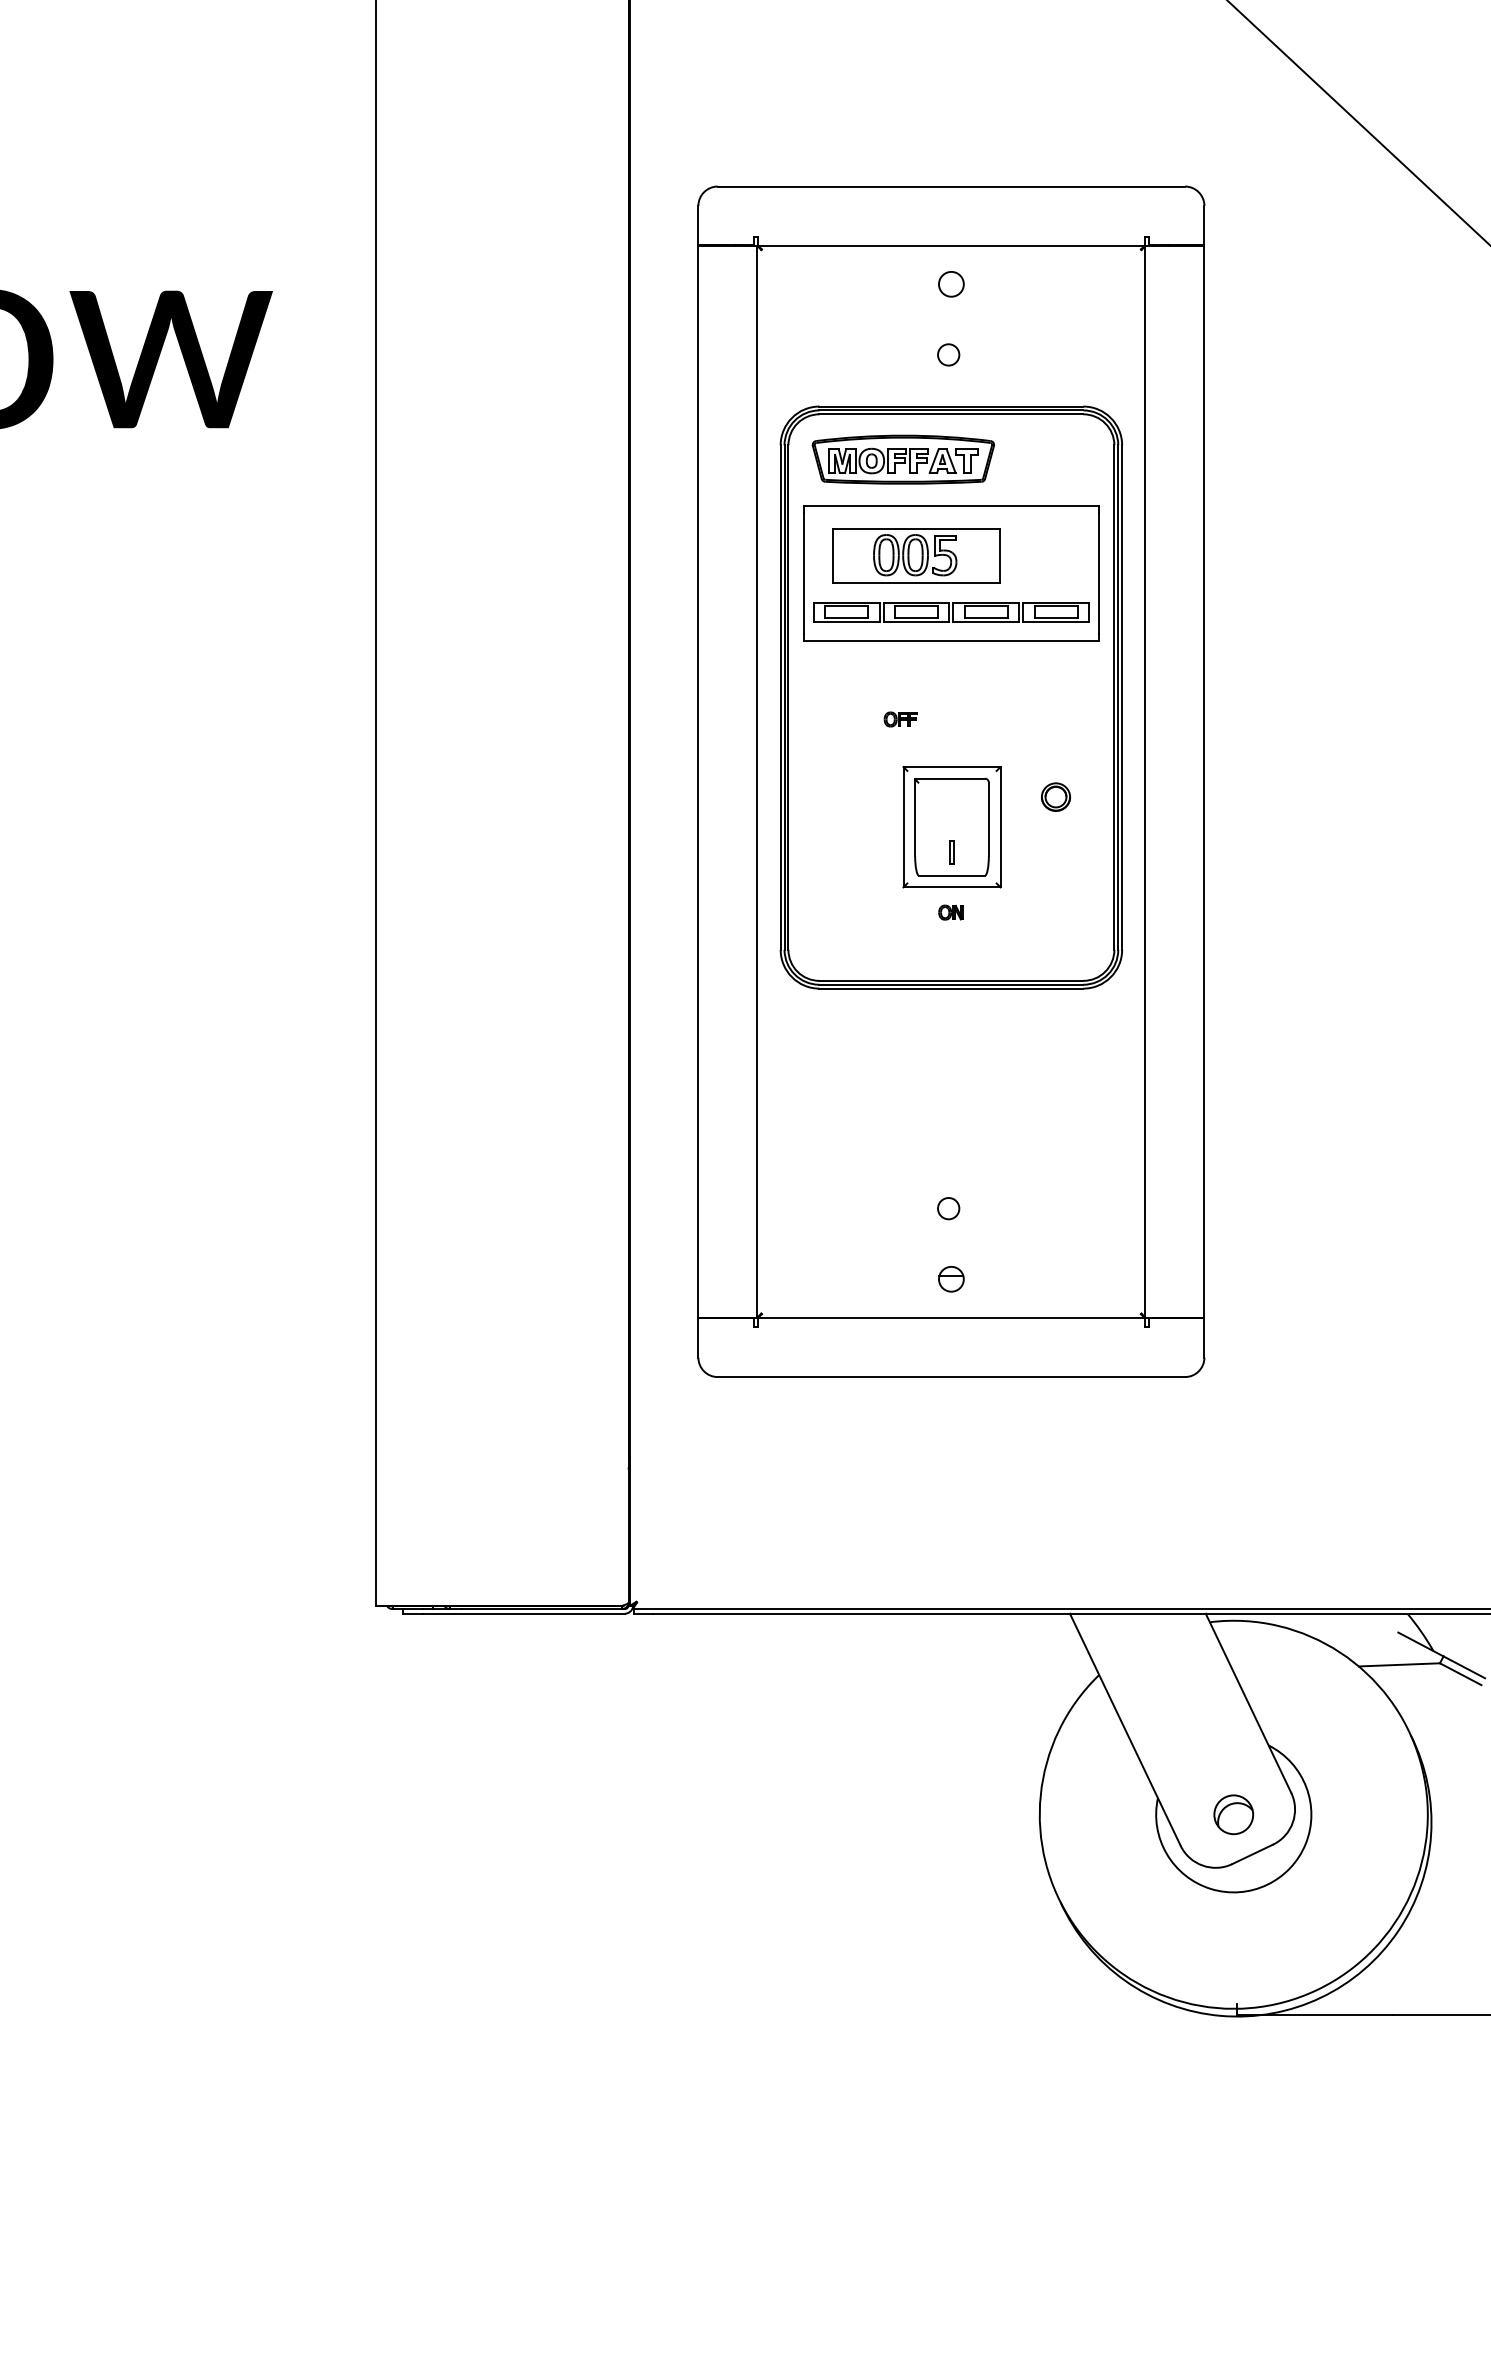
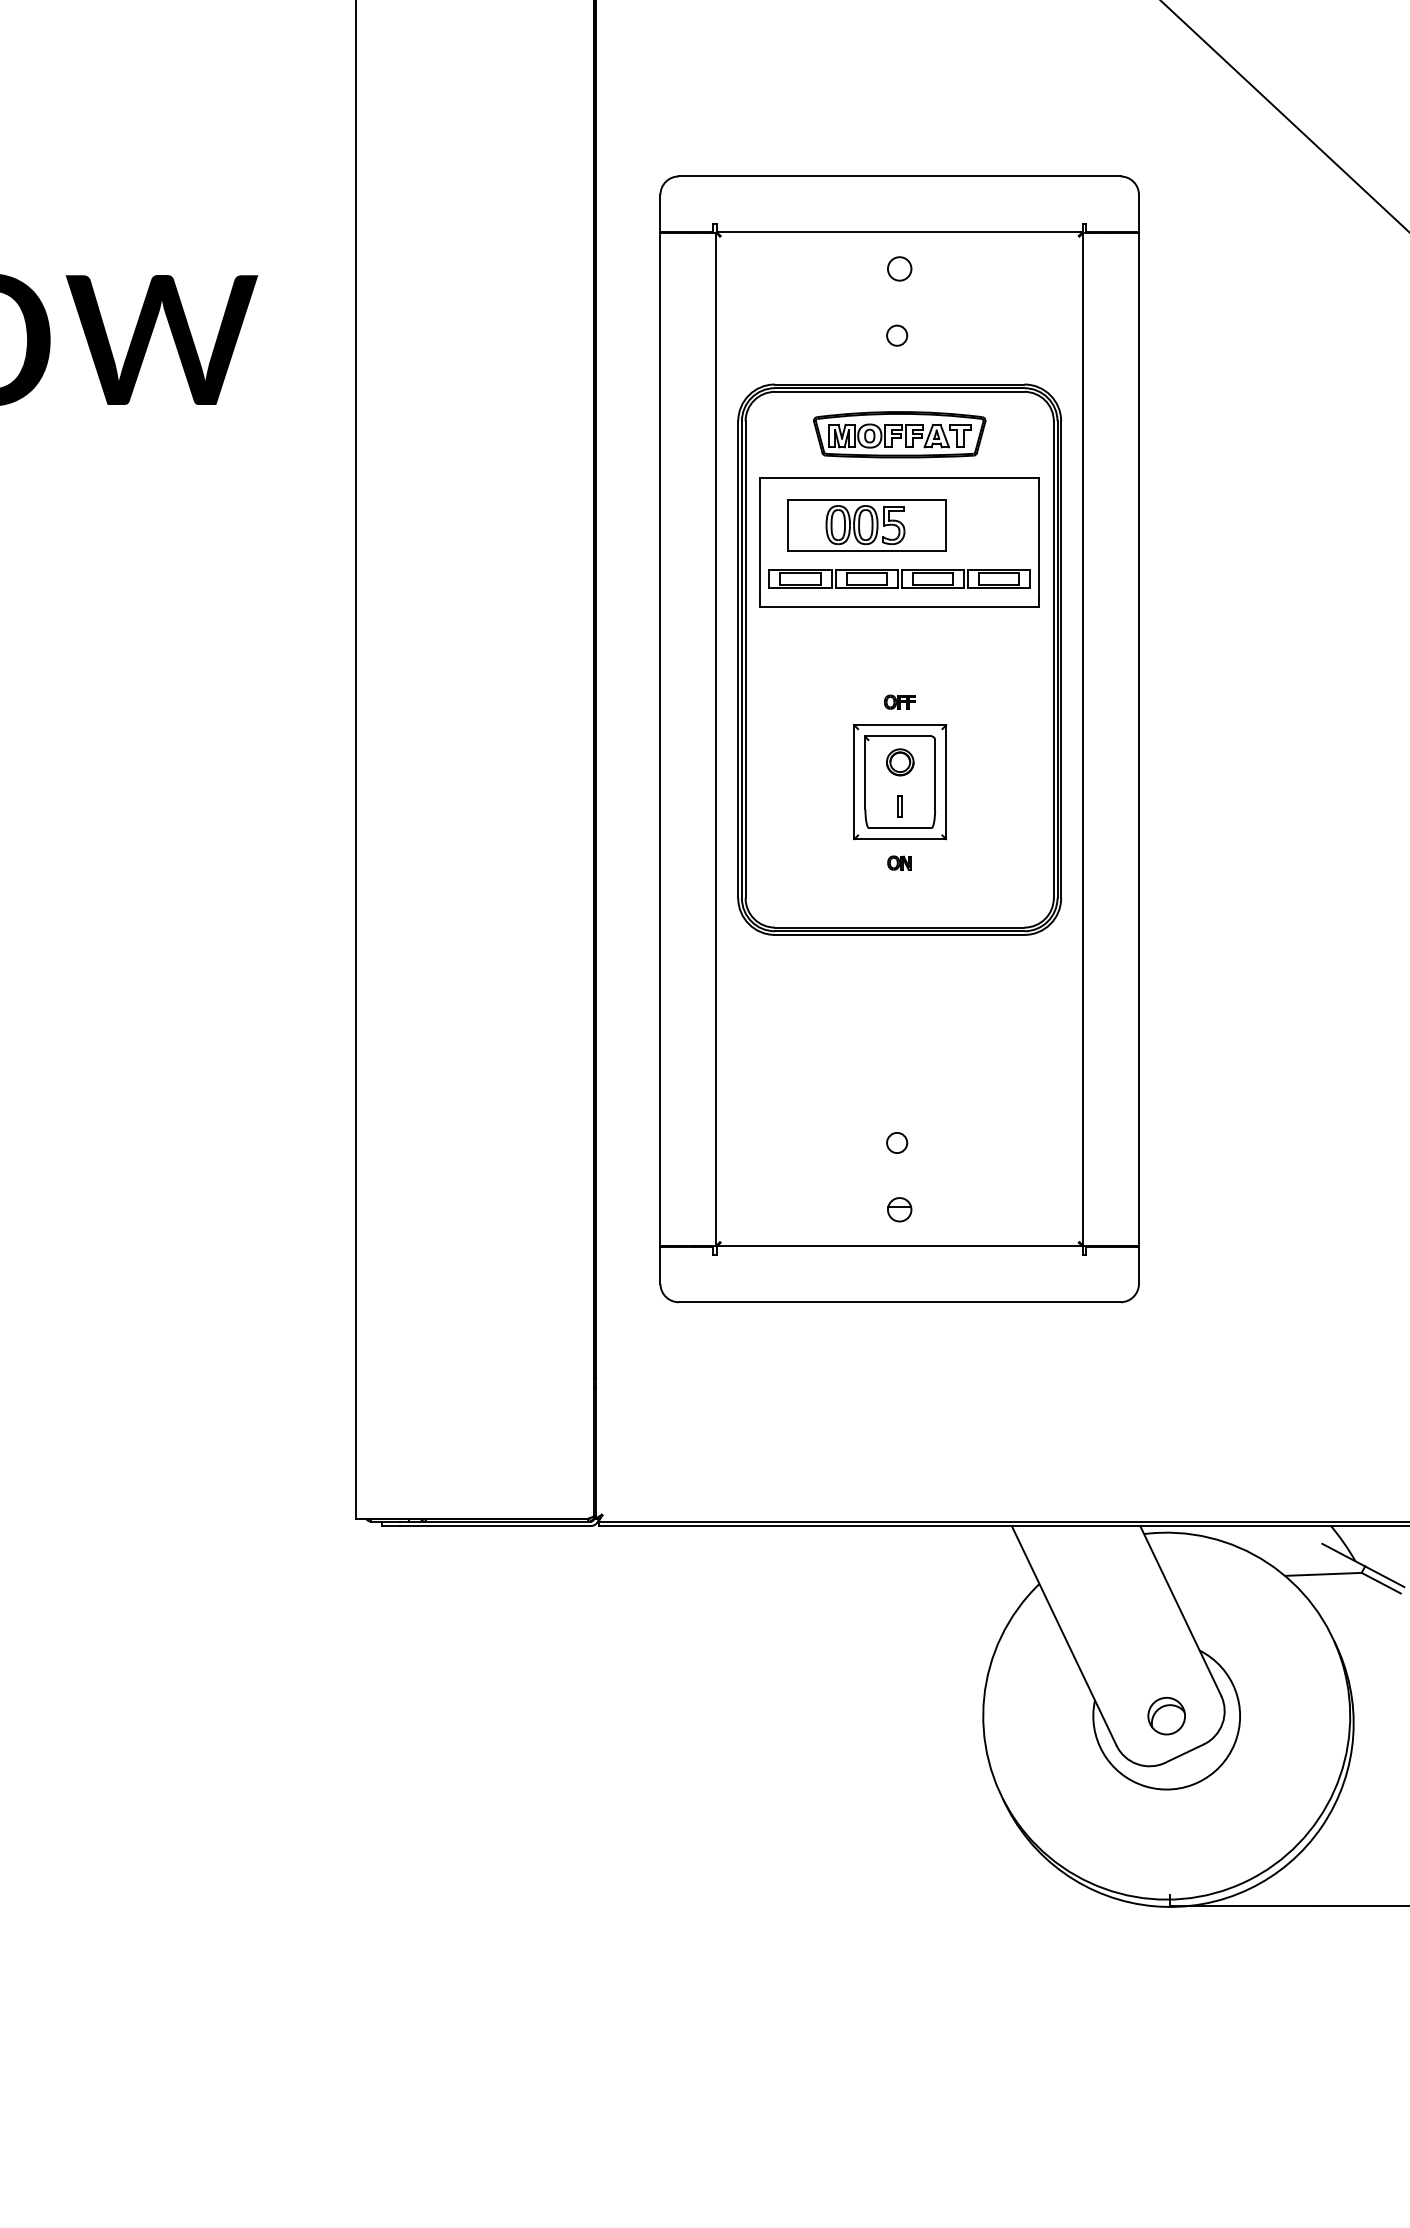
part: (902, 459) -> (898, 434), moved
part: (900, 719) -> (899, 702), moved
part: (1056, 796) -> (900, 761), moved

